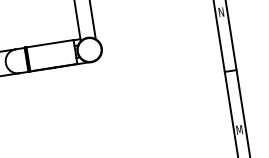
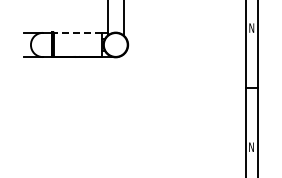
line: (49, 43) -> (77, 32), solid -> dashed
text: (239, 129) -> (251, 146), M -> N

